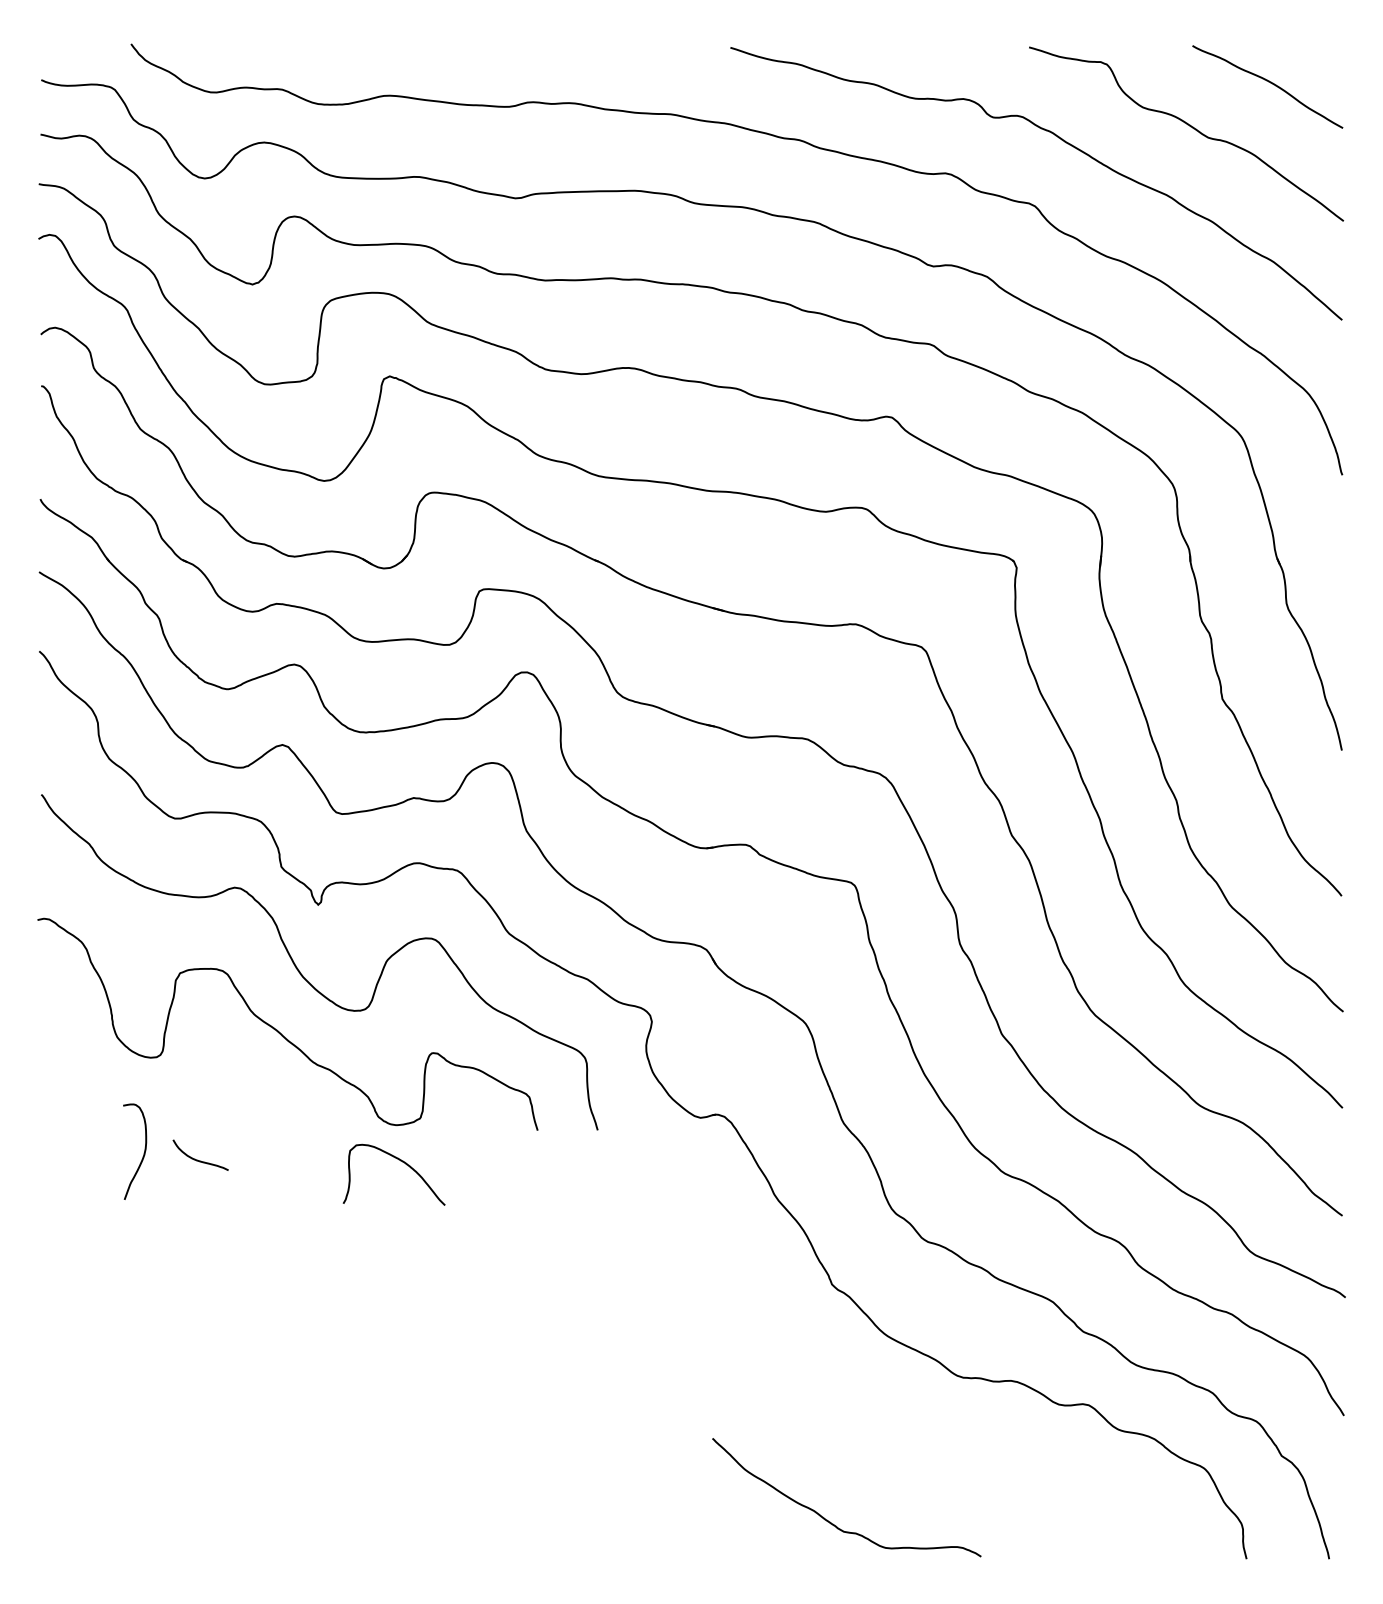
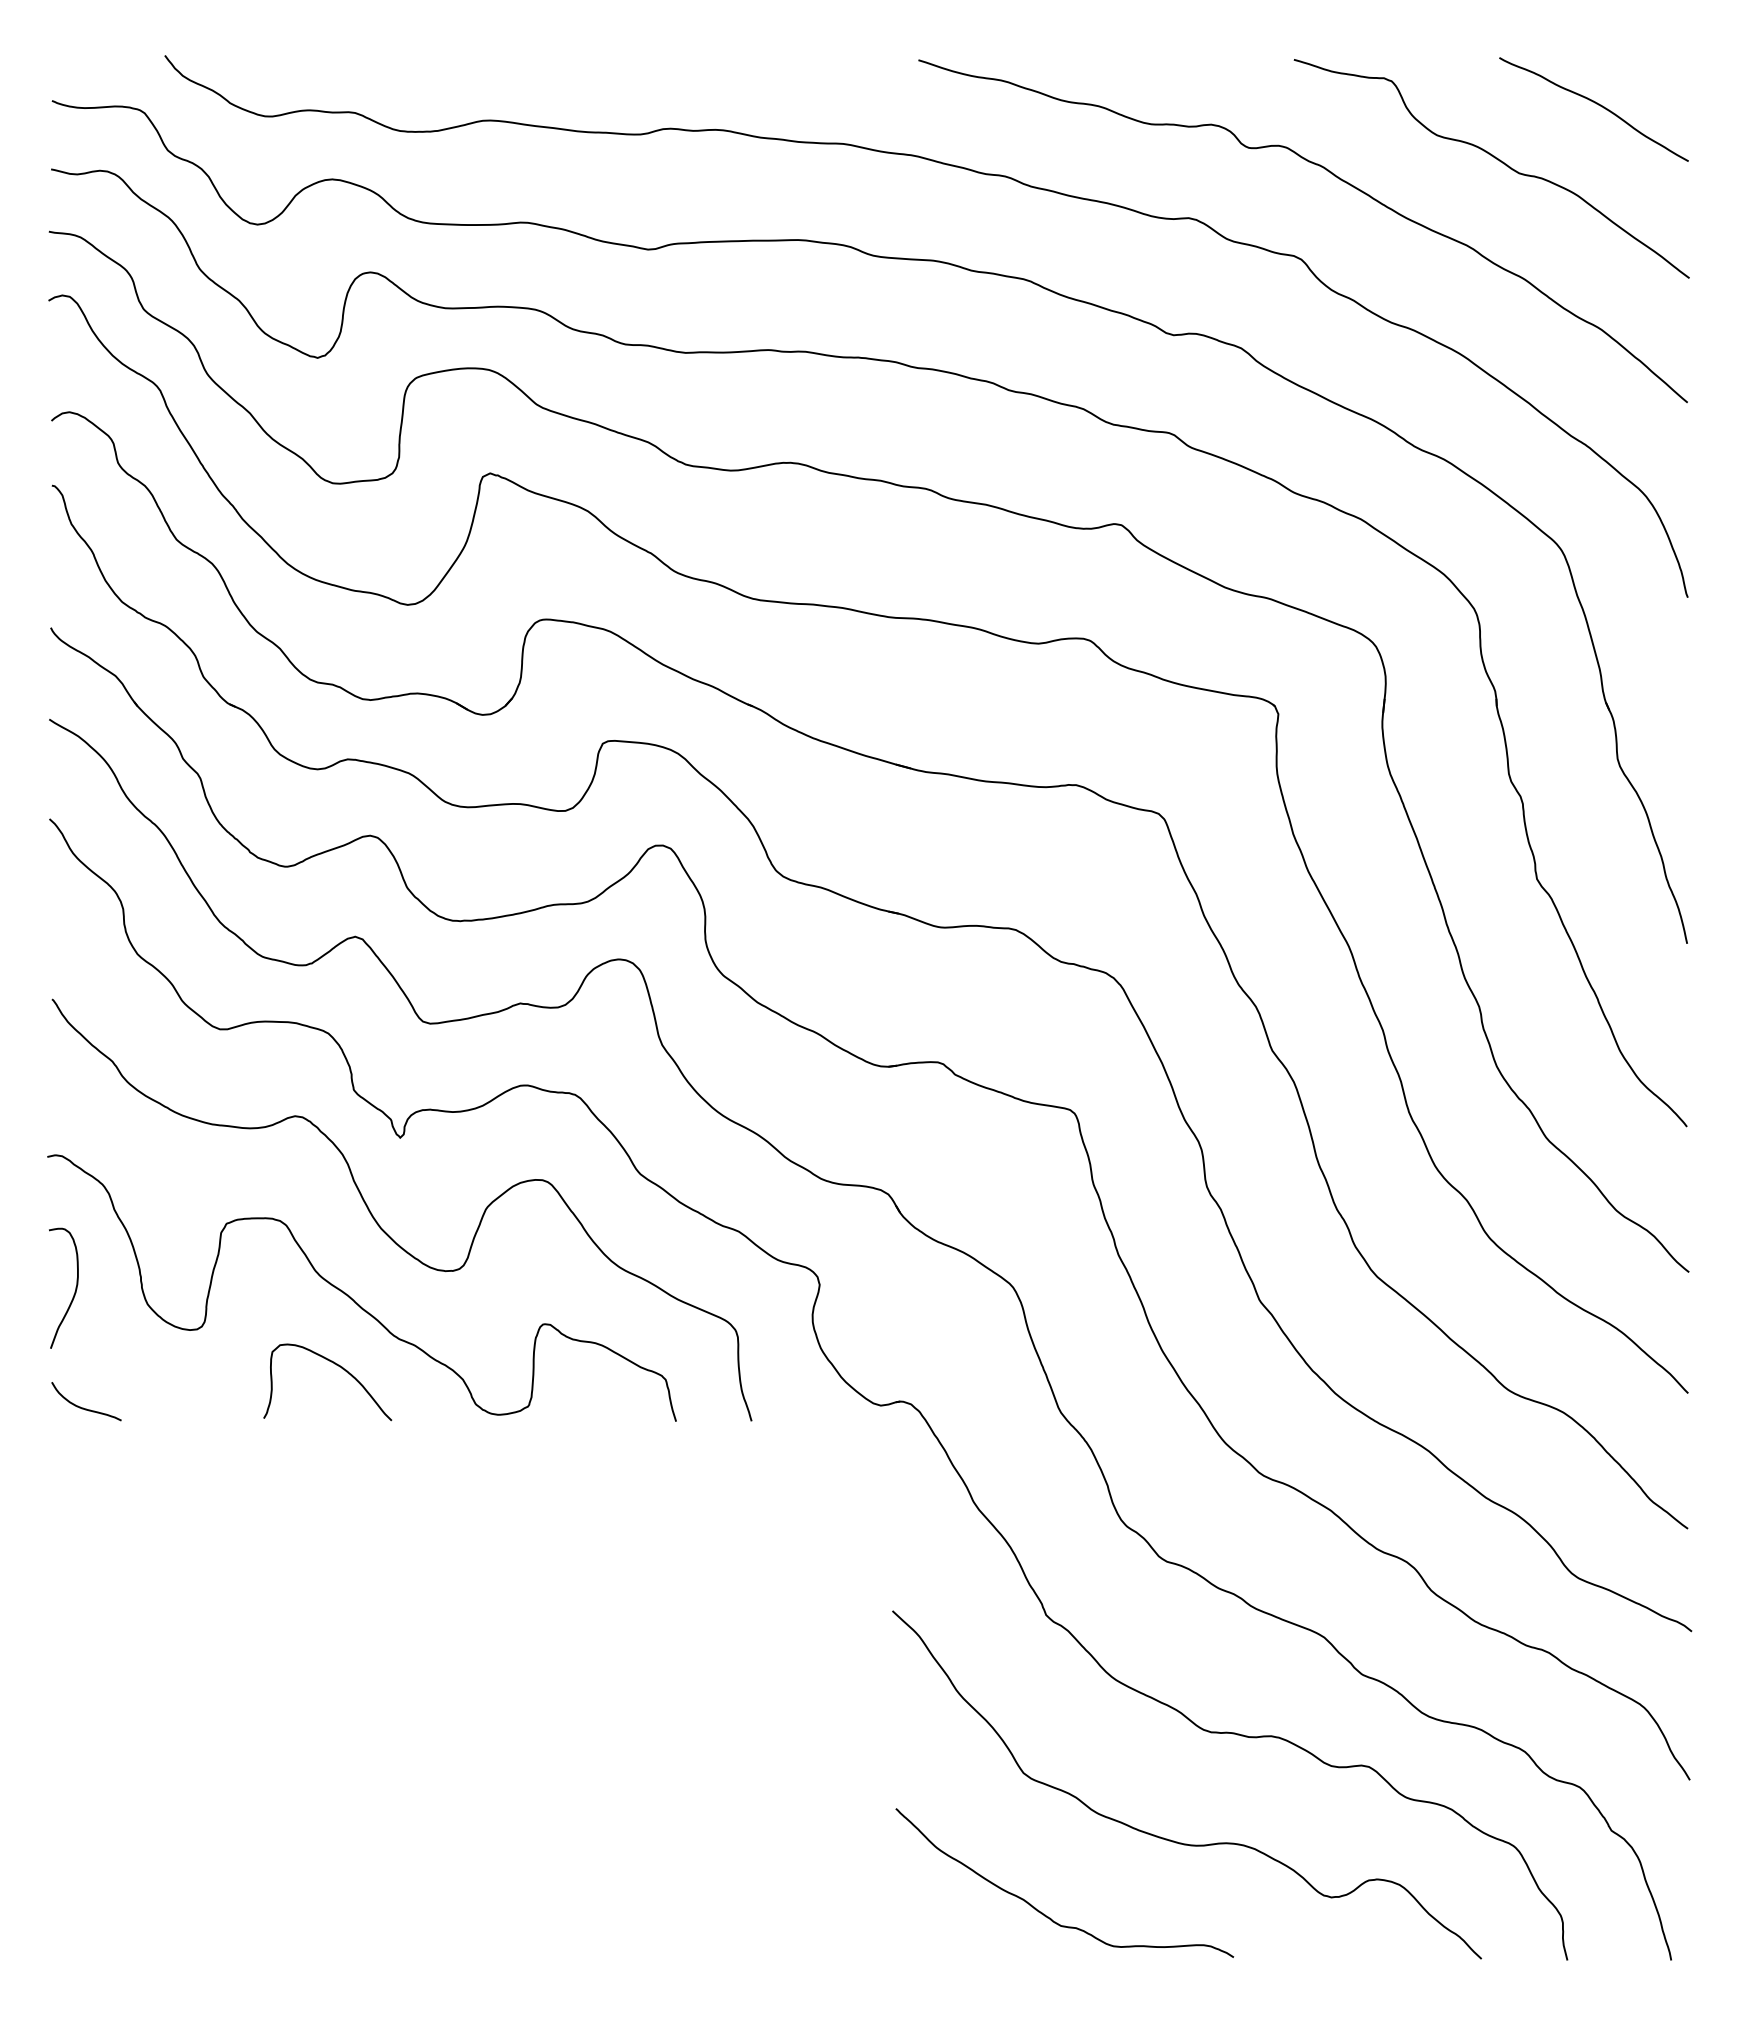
curve: (143, 1154) -> (74, 1291), moved
curve: (198, 1159) -> (83, 1407), moved
curve: (403, 1163) -> (339, 1367), moved
curve: (928, 1462) -> (1167, 1838), added

